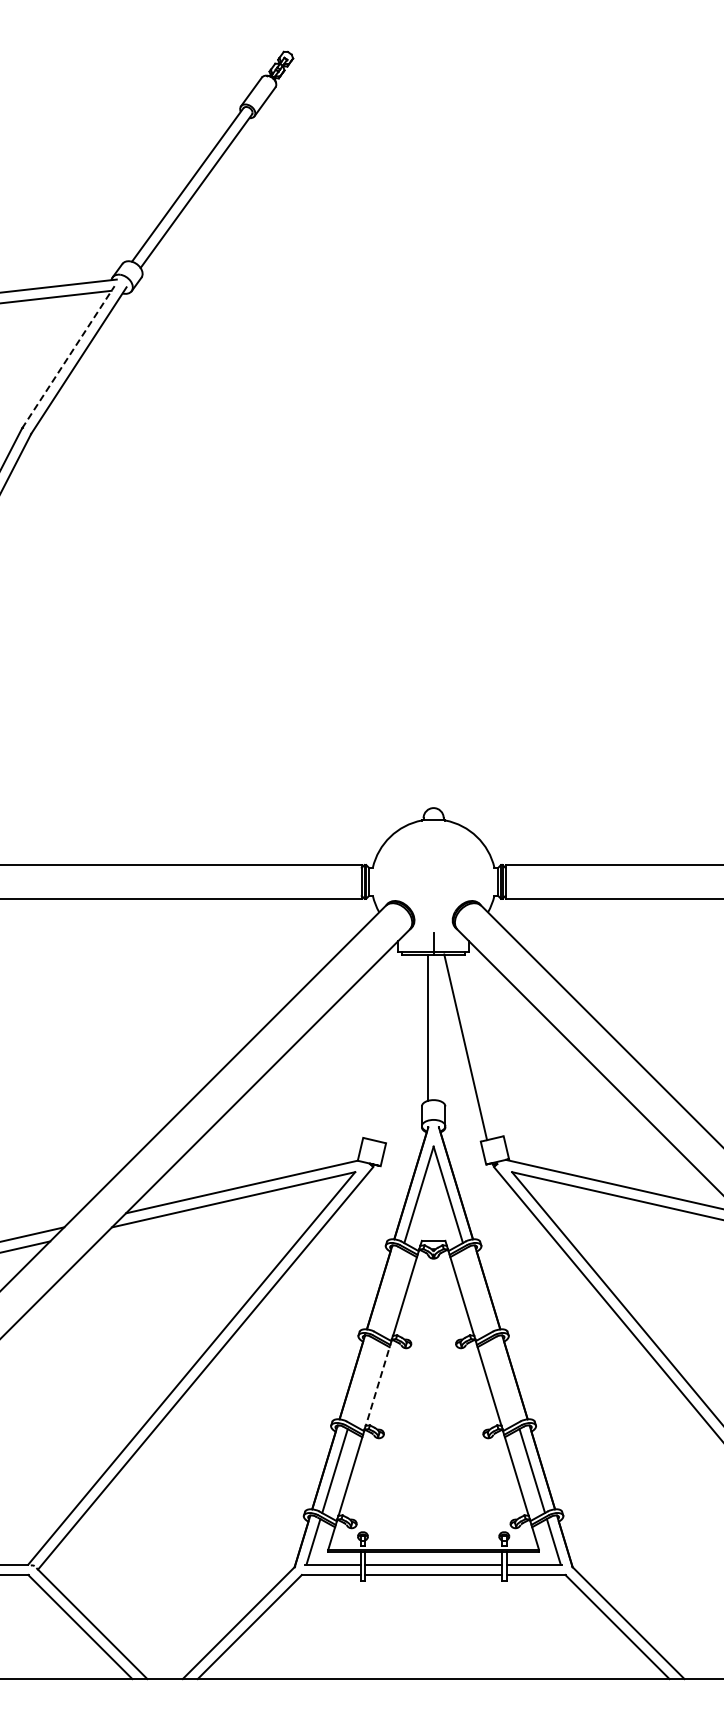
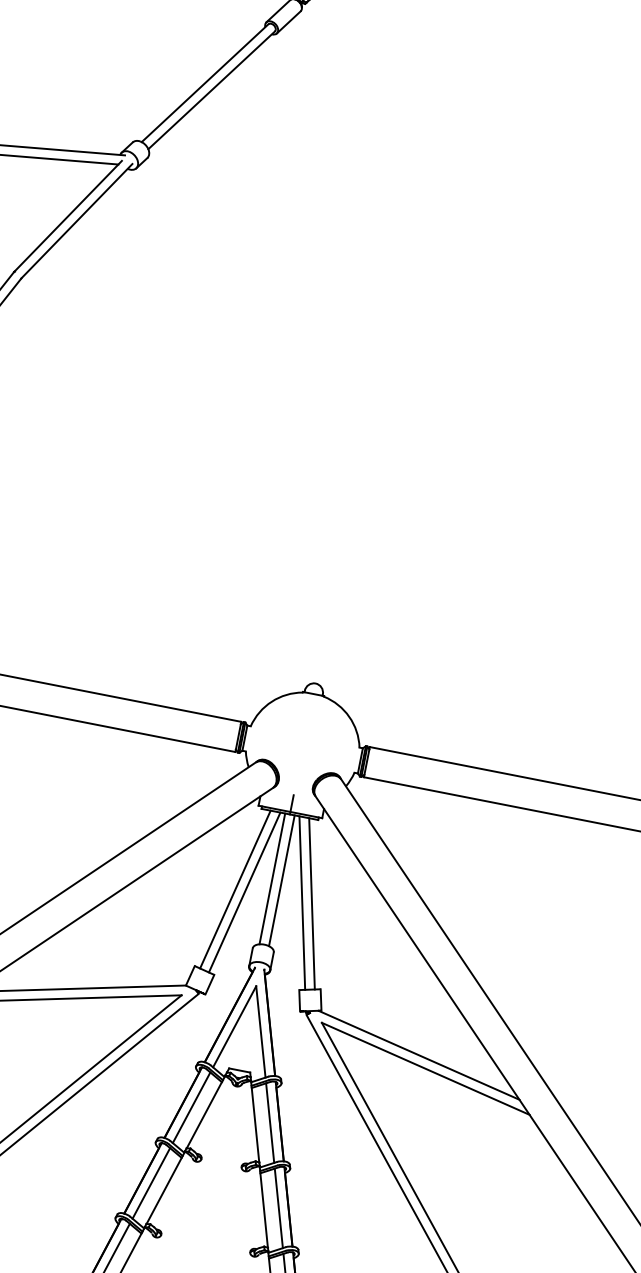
line: (68, 357) -> (68, 216), dashed -> solid
line: (438, 1027) -> (281, 880), added
line: (476, 1045) -> (312, 903), added
line: (390, 1046) -> (235, 889), added
line: (401, 1047) -> (244, 891), added
line: (389, 1291) -> (191, 1108), added
line: (477, 1291) -> (270, 1123), added
line: (362, 1381) -> (151, 1183), added
line: (504, 1381) -> (278, 1208), added
line: (378, 1383) -> (165, 1188), dashed -> solid

